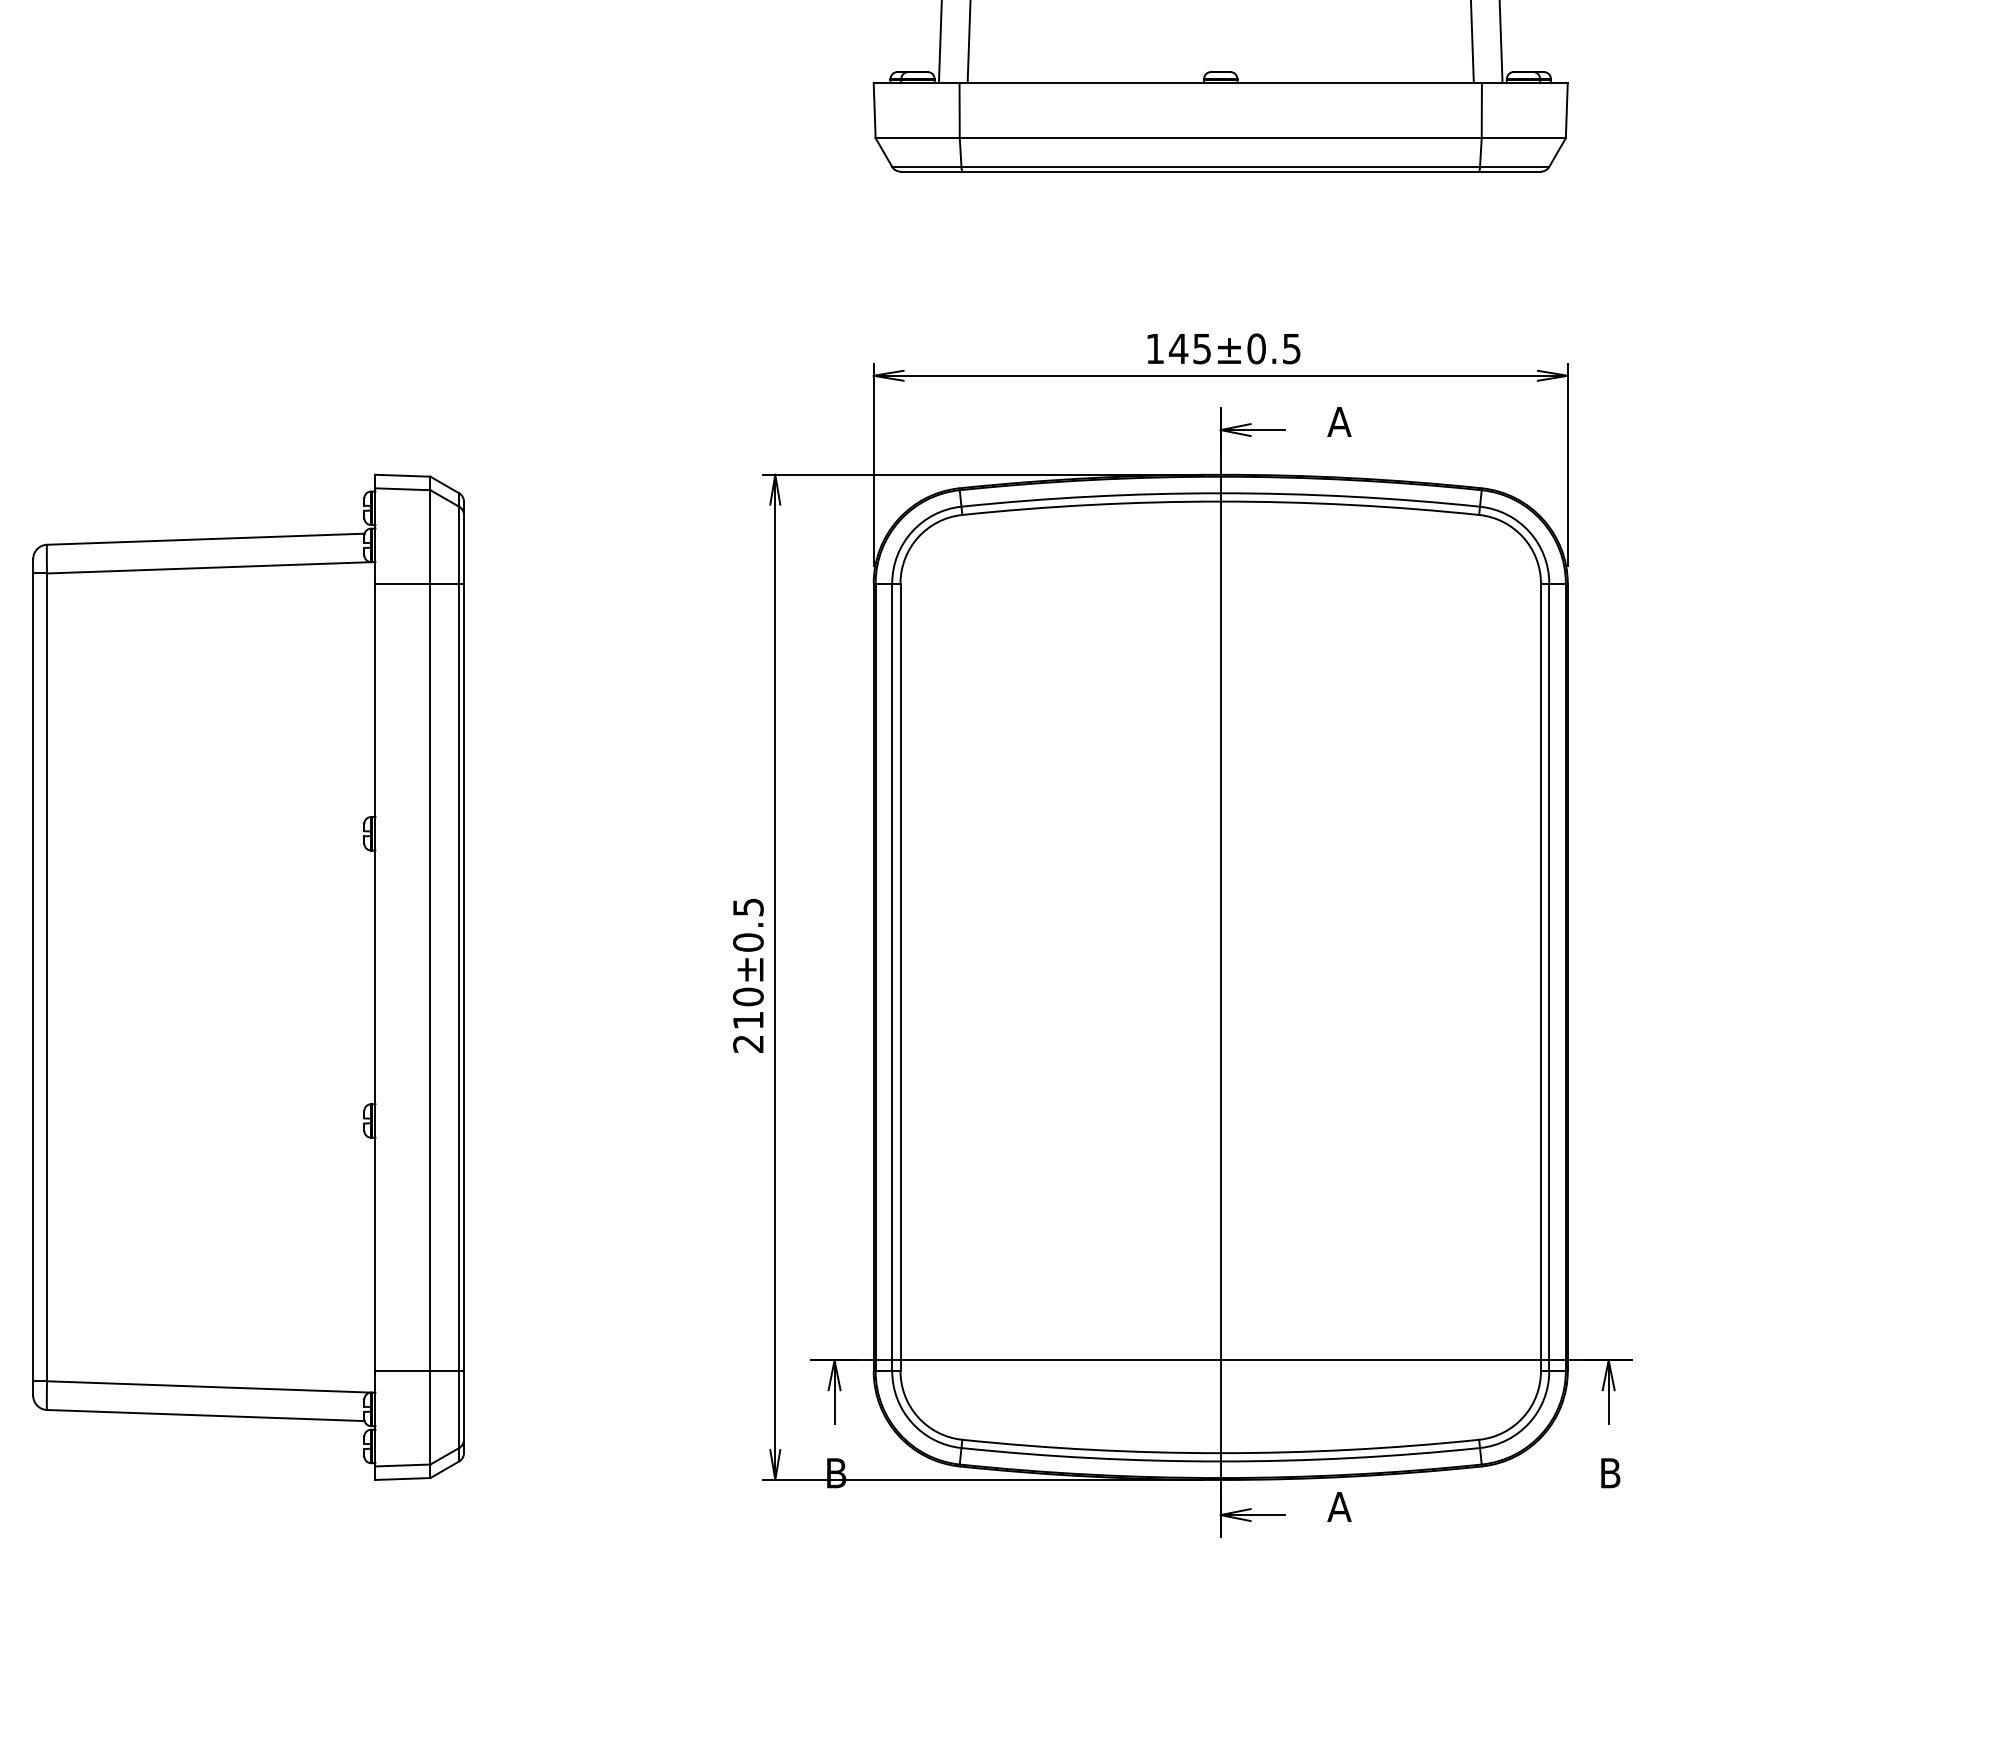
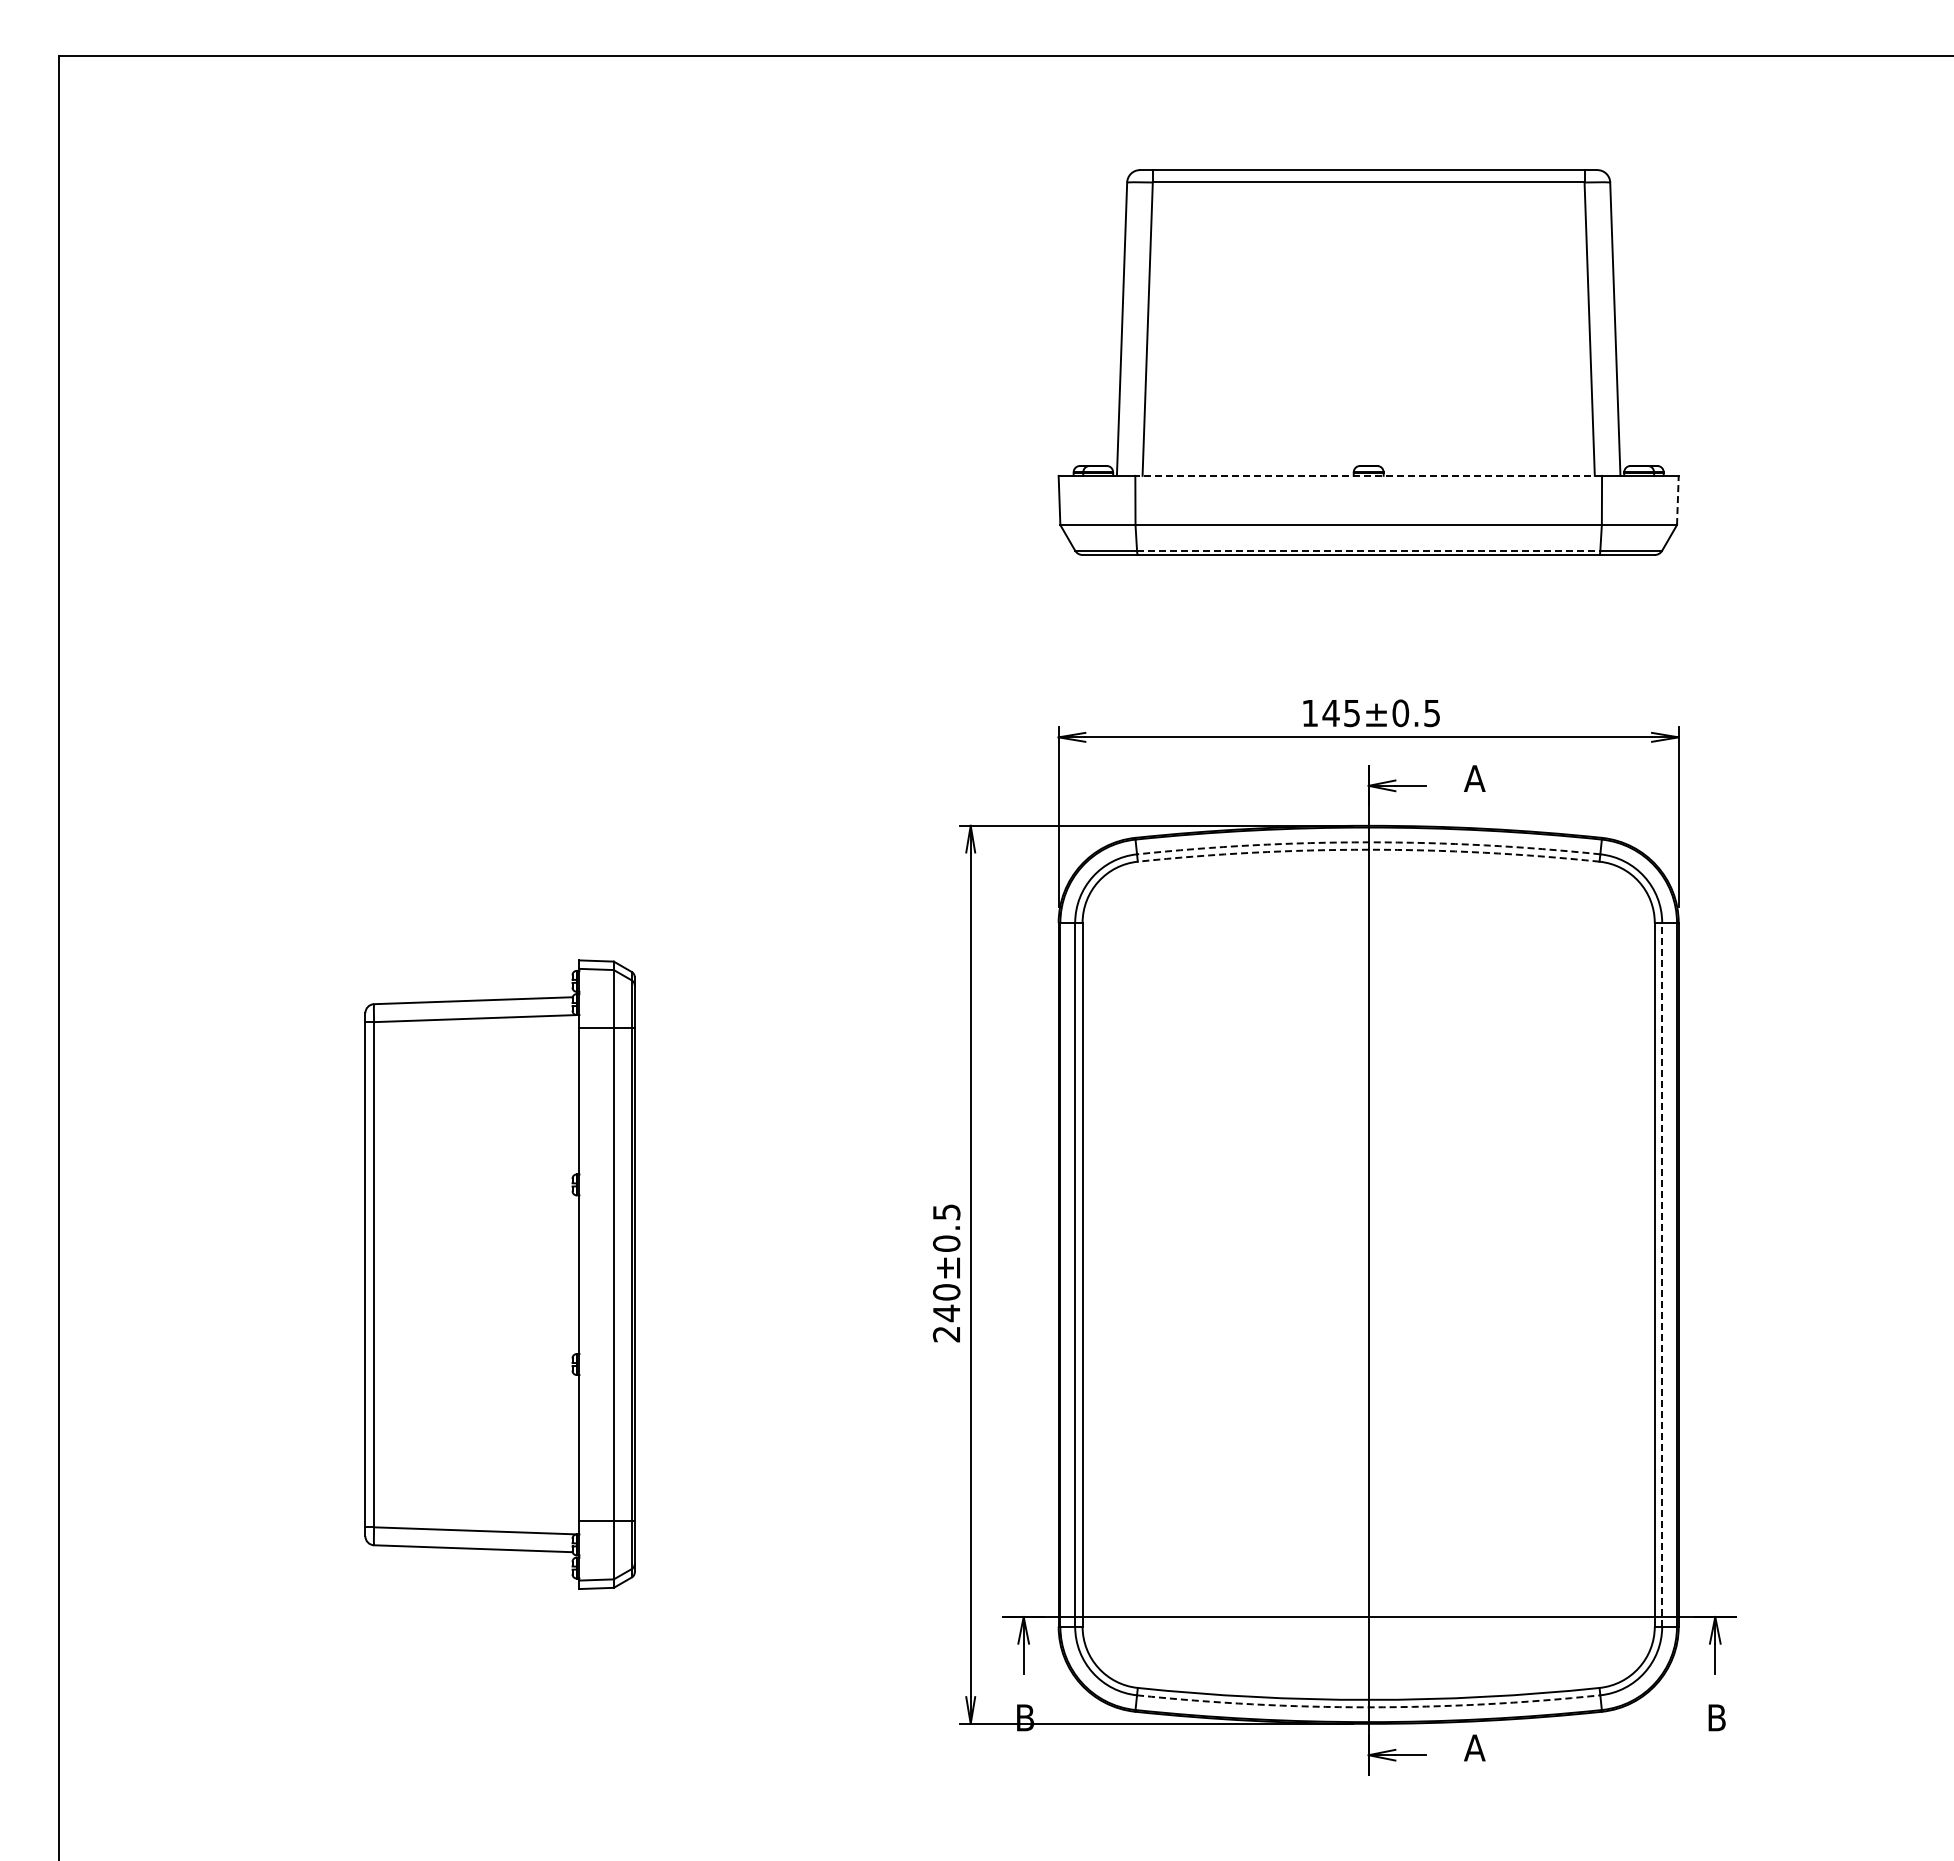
line: (1220, 82) -> (1368, 475), solid -> dashed
line: (1566, 110) -> (1677, 500), solid -> dashed
line: (1220, 166) -> (1368, 550), solid -> dashed
arc: (1220, 493) -> (1368, 842), solid -> dashed
arc: (1220, 501) -> (1368, 849), solid -> dashed
part: (247, 977) -> (499, 1274), size x0.7
line: (1549, 977) -> (1662, 1274), solid -> dashed
text: (748, 1020) -> (946, 1313), 210±0.5 -> 240±0.5
arc: (1220, 1461) -> (1368, 1707), solid -> dashed

